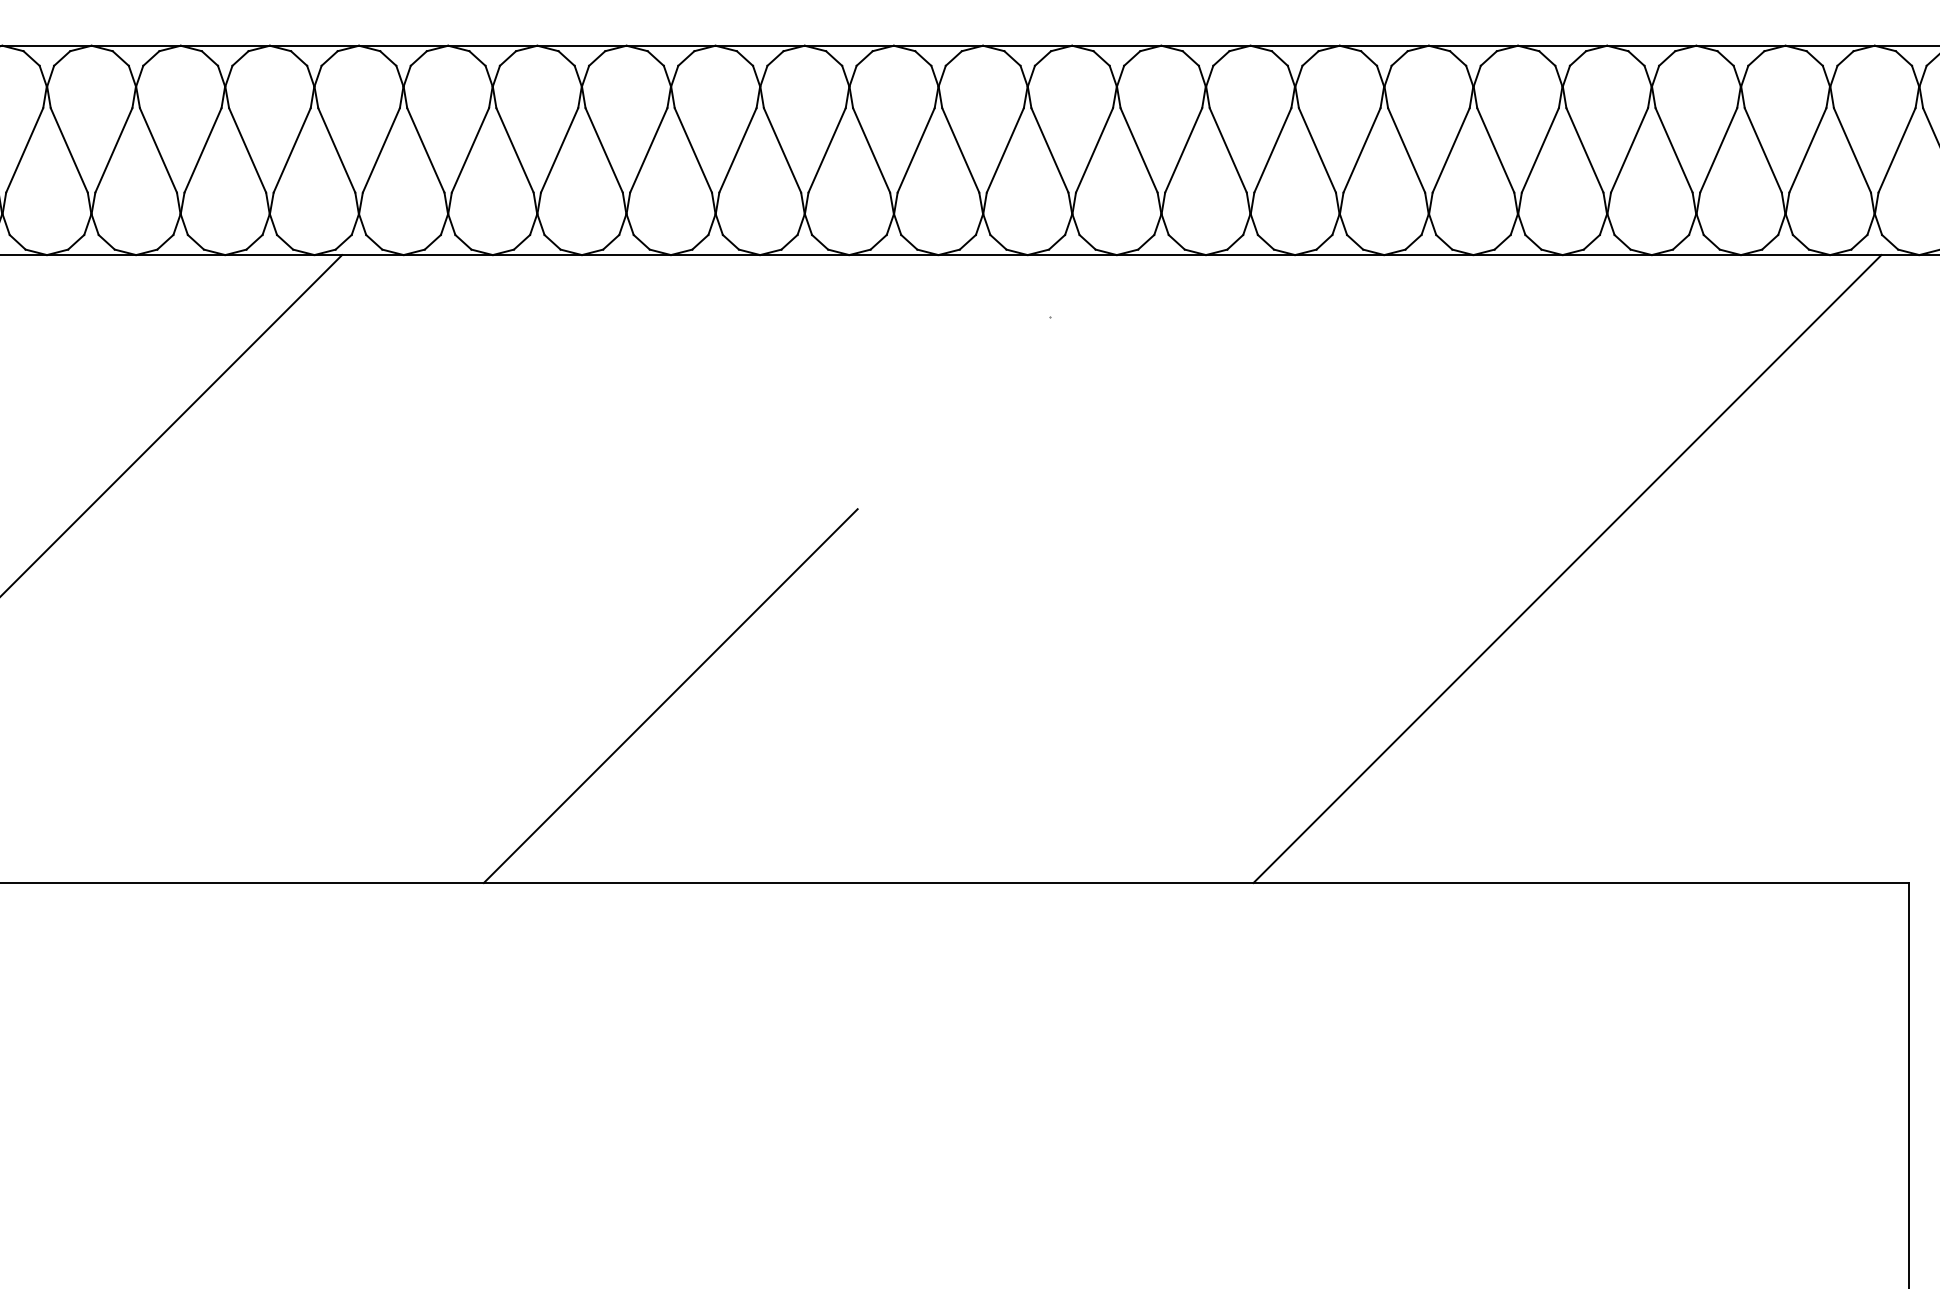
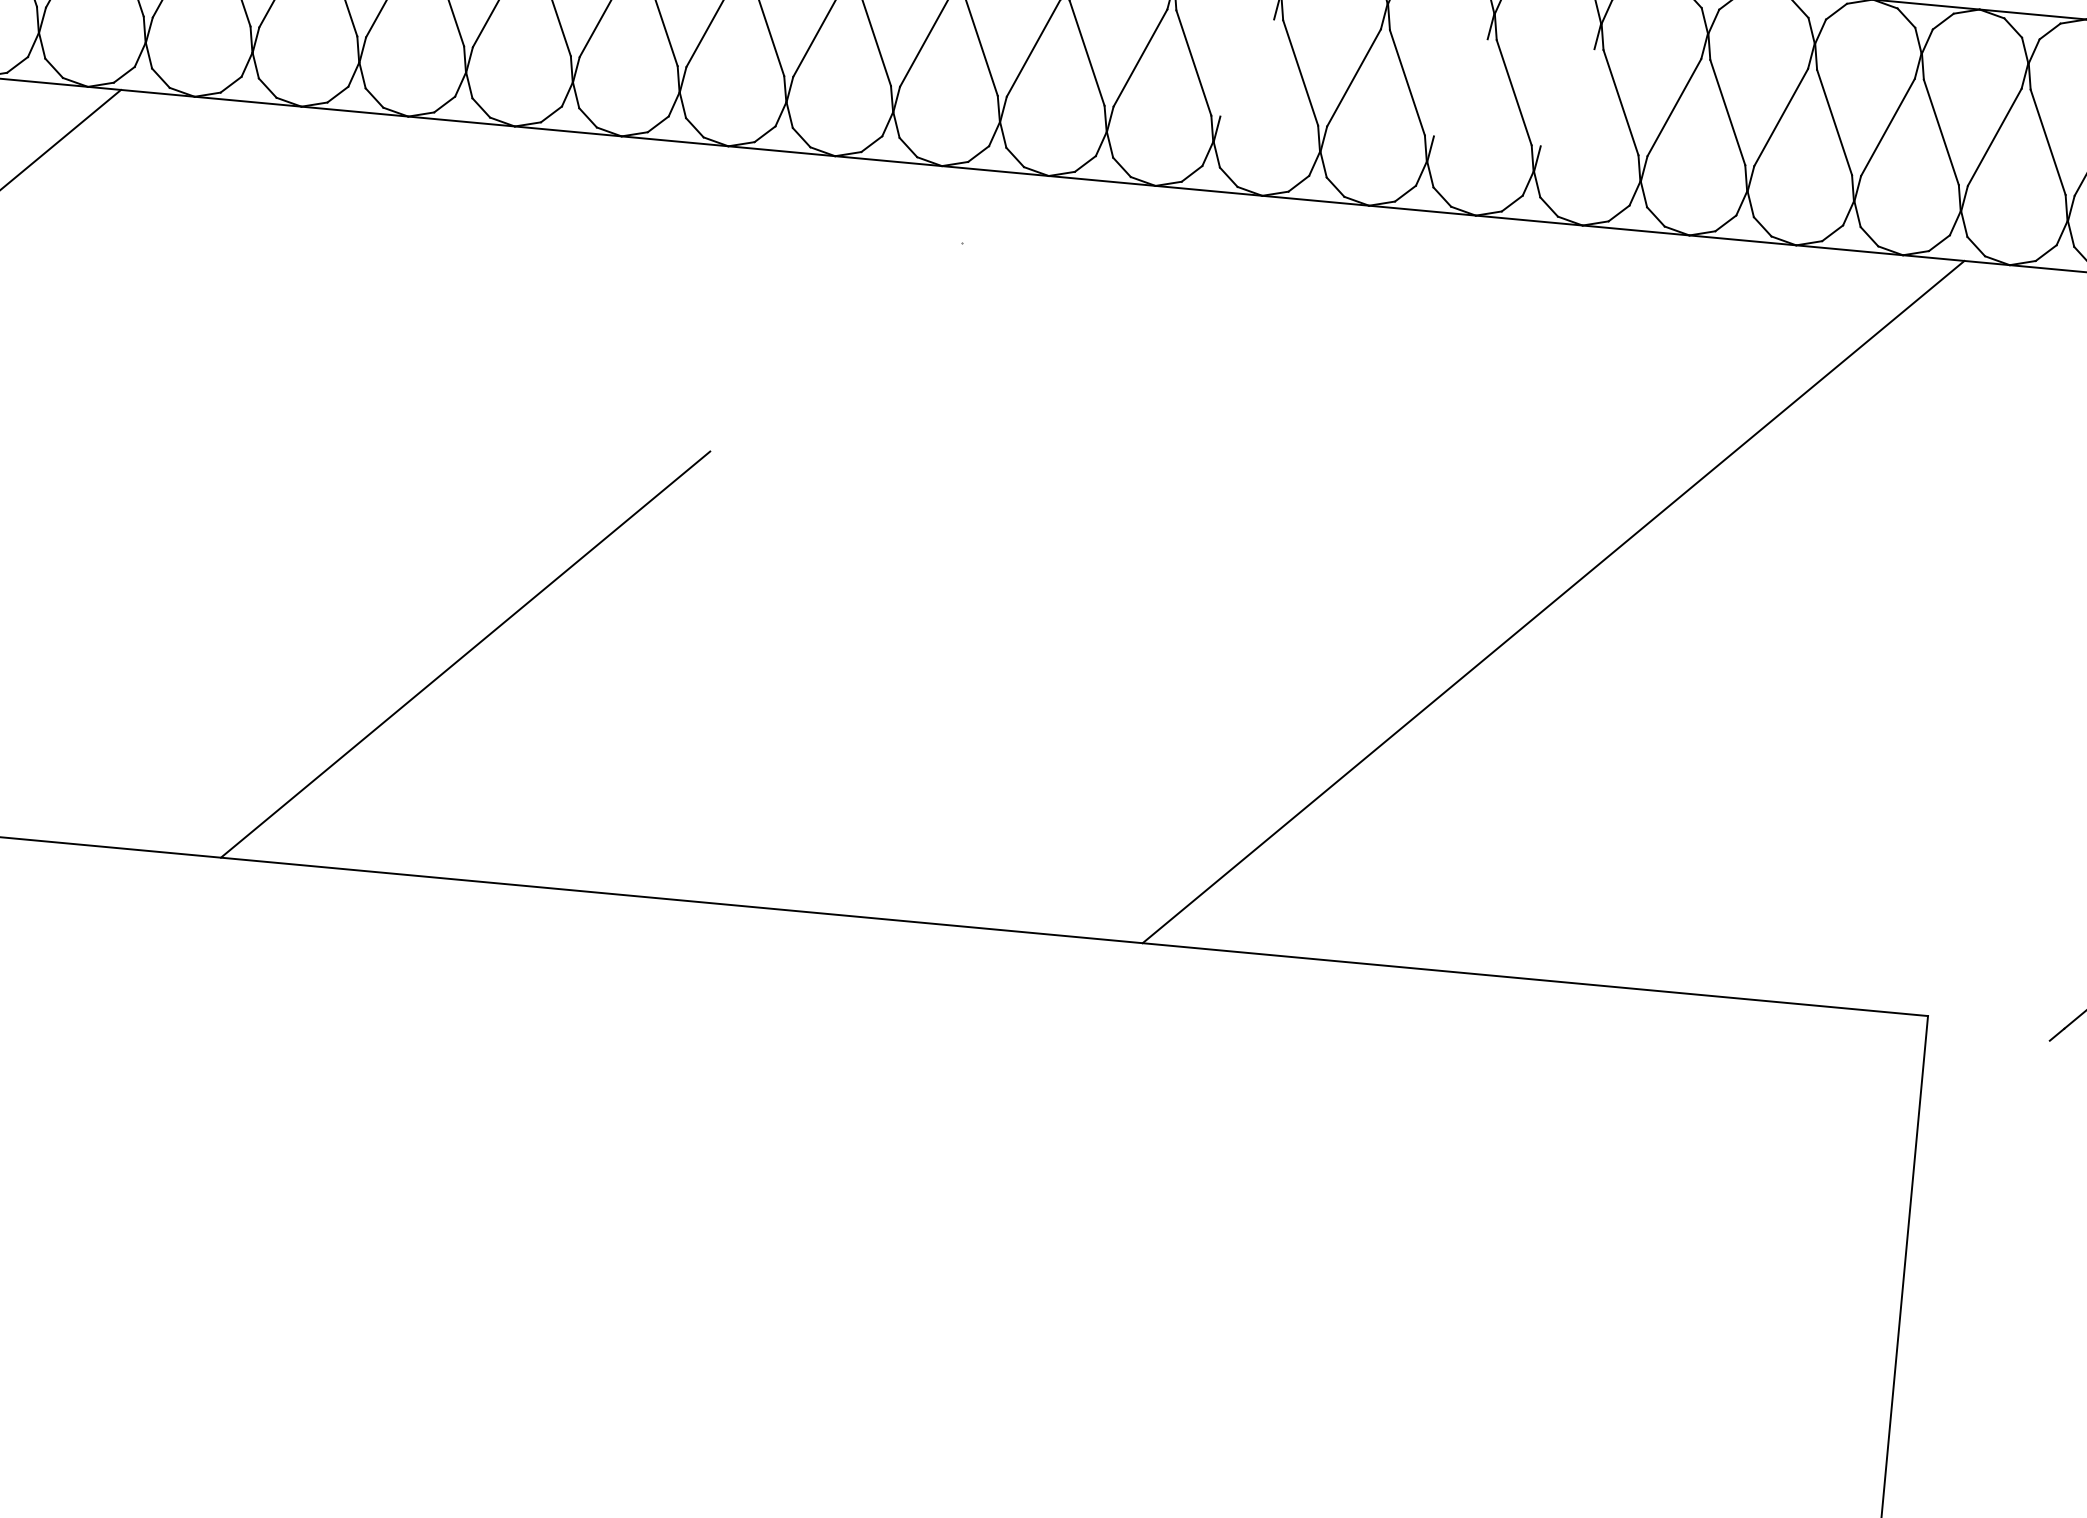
line: (1272, 150) -> (1246, 68), removed
line: (1450, 150) -> (1459, 87), removed
line: (1539, 150) -> (1566, 97), removed

